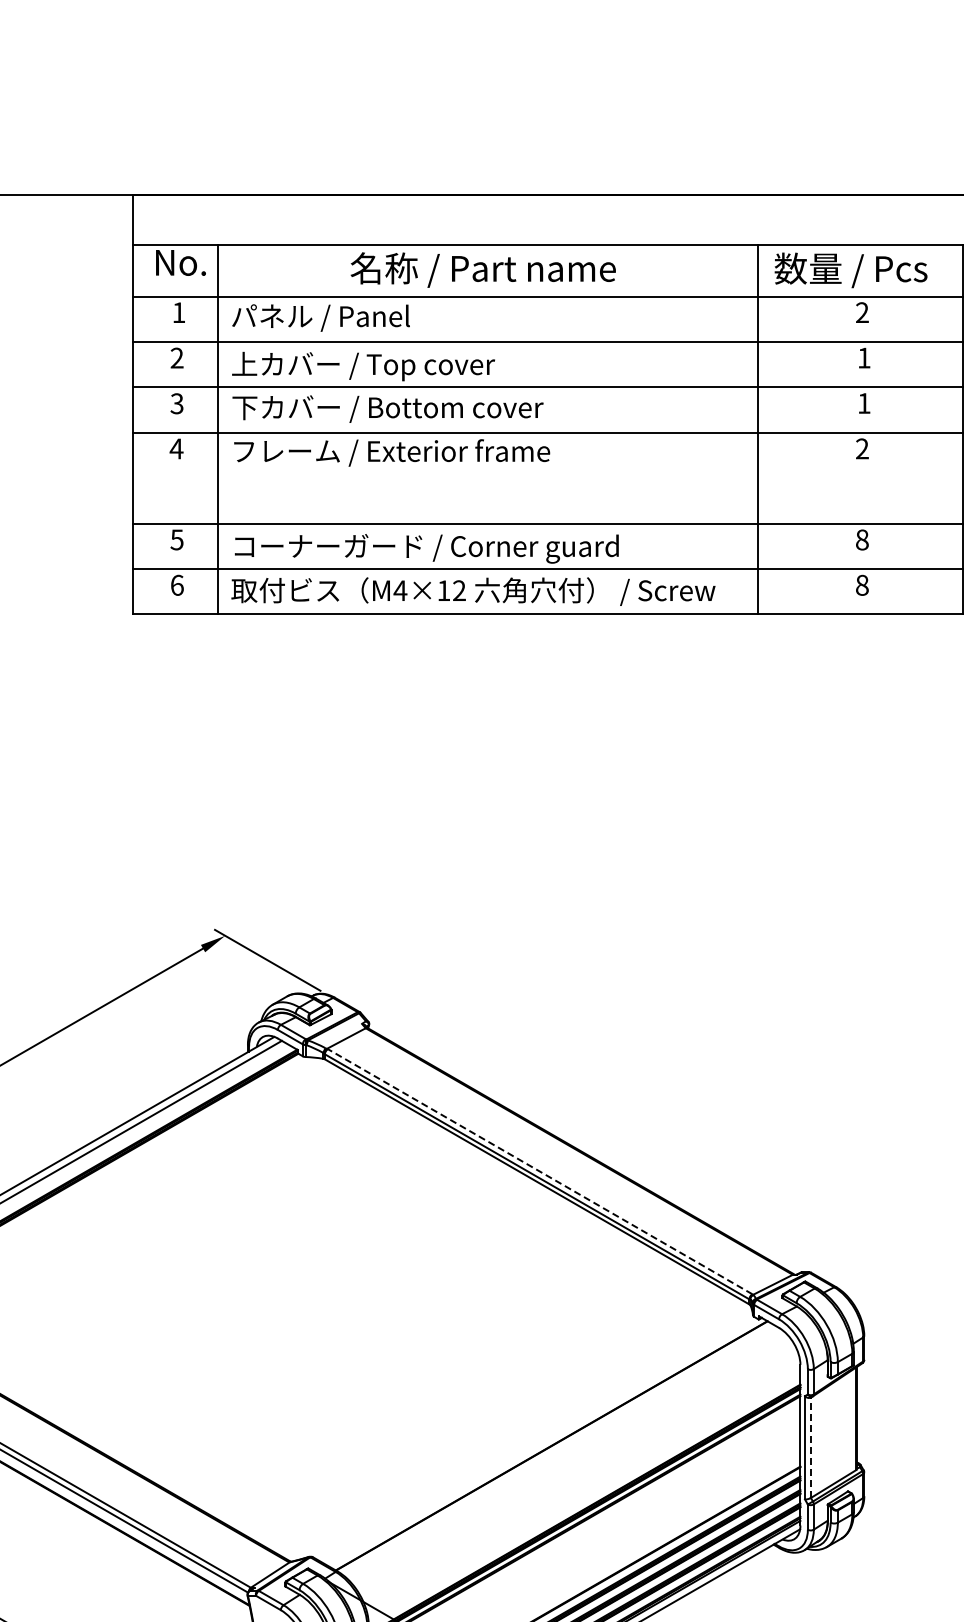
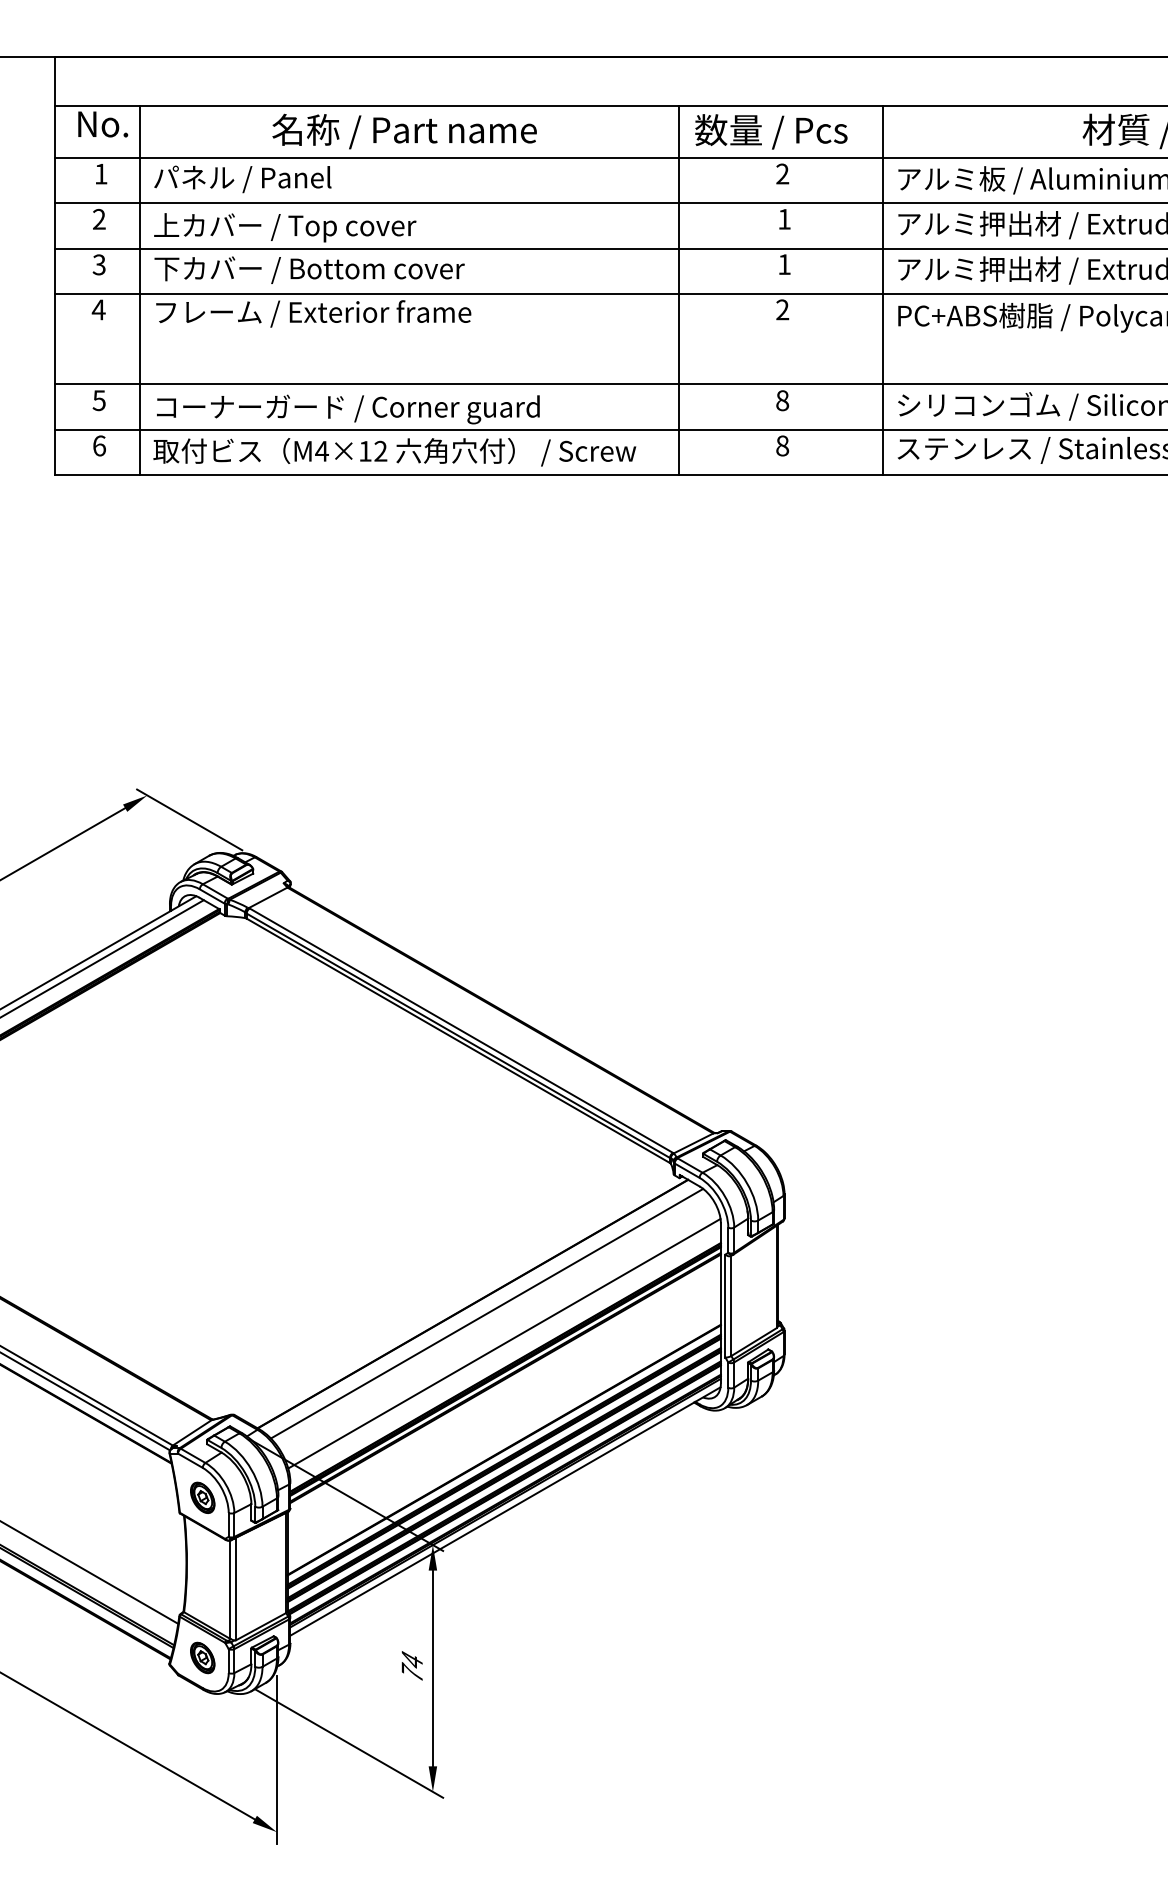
line: (539, 1171) -> (460, 1030), dashed -> solid
line: (811, 1447) -> (731, 1305), dashed -> solid
line: (565, 1455) -> (486, 1313), added
line: (583, 1485) -> (504, 1343), added

